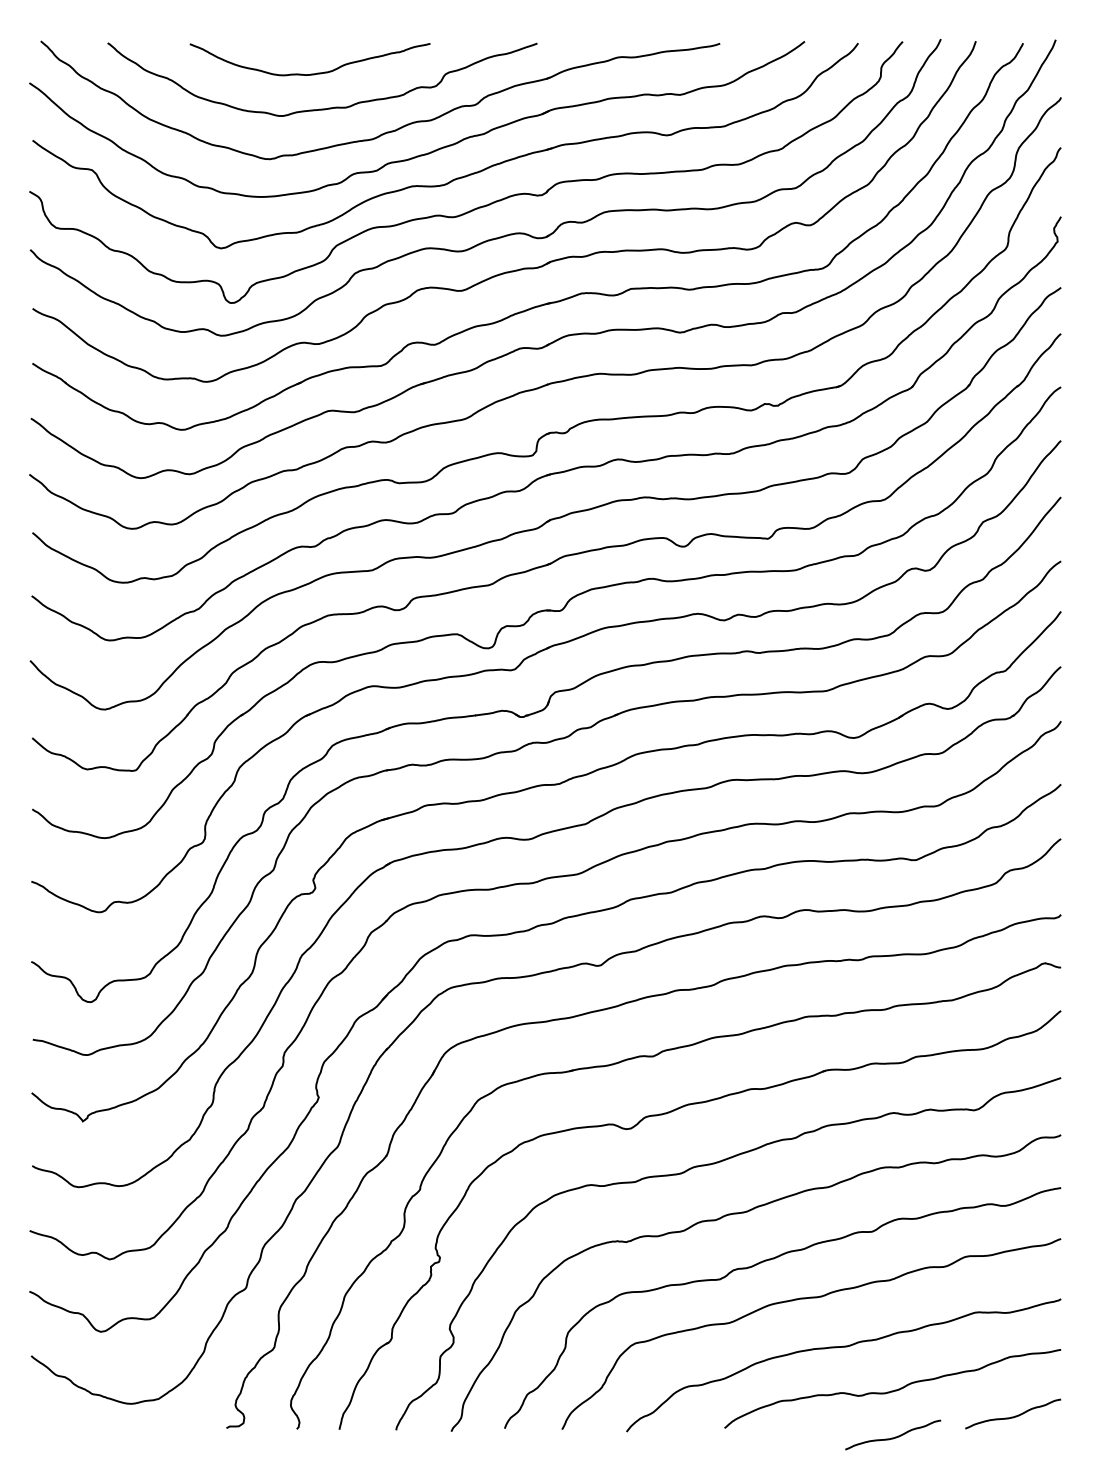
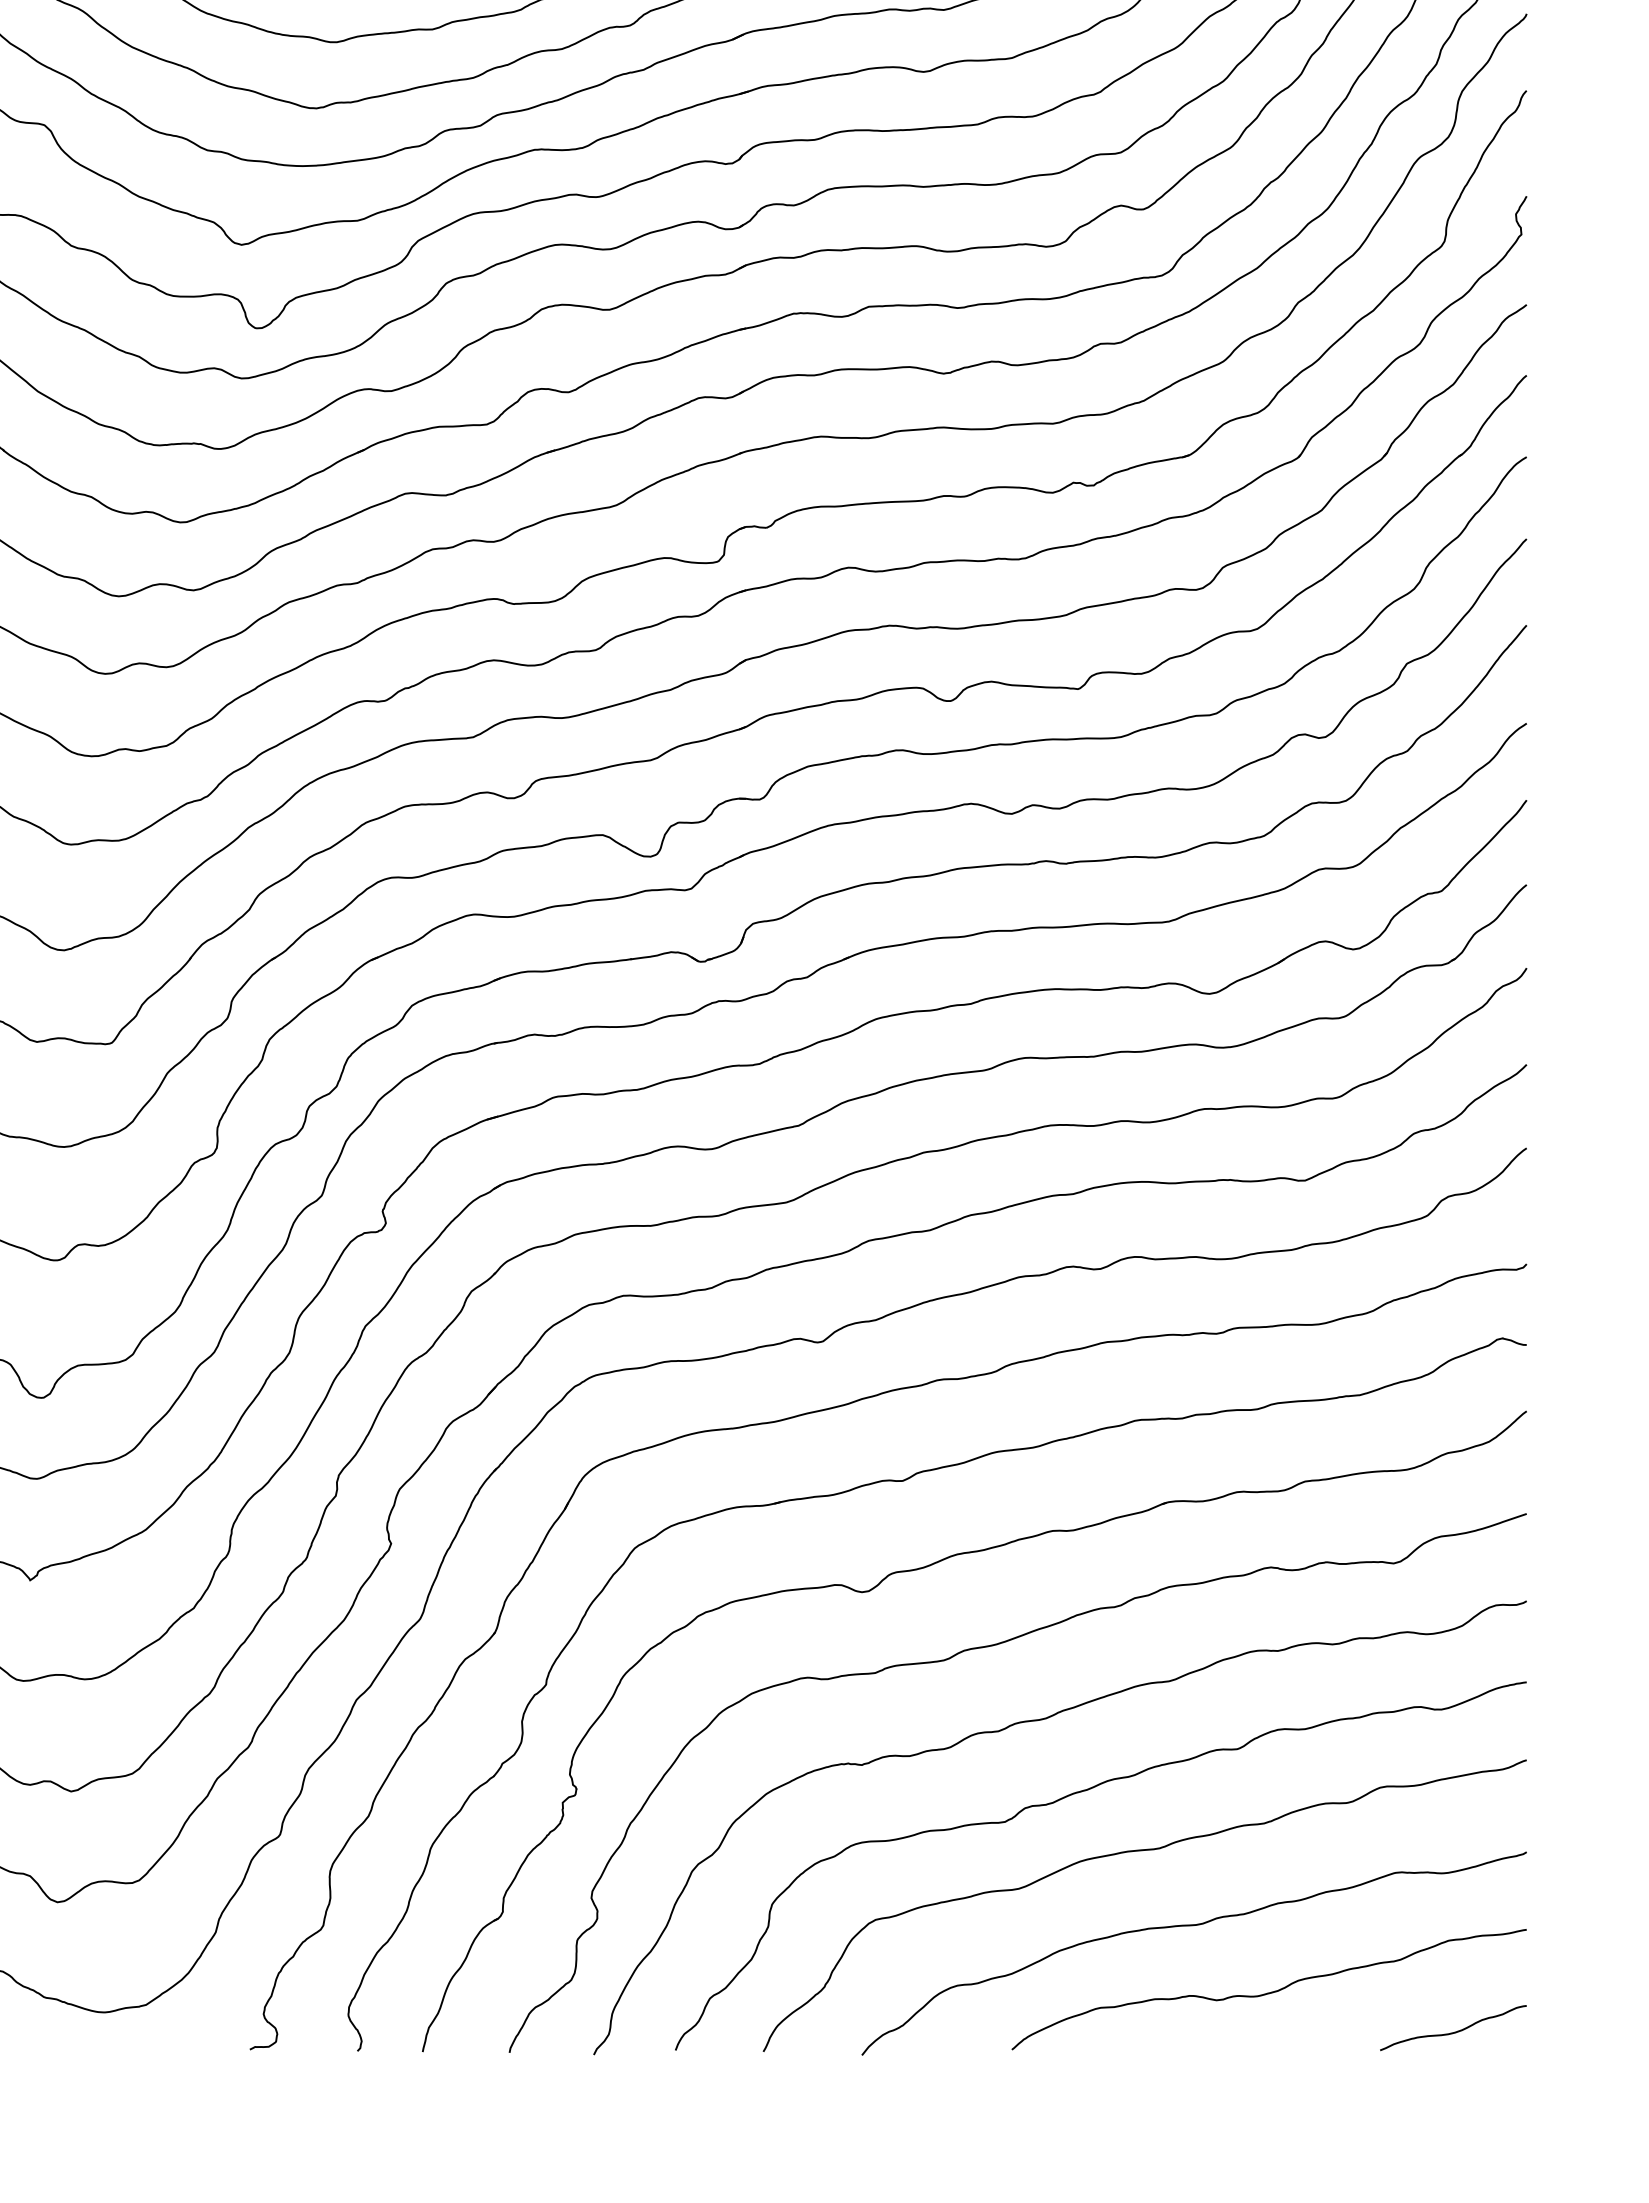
curve: (895, 1436) -> (1273, 2062), removed

